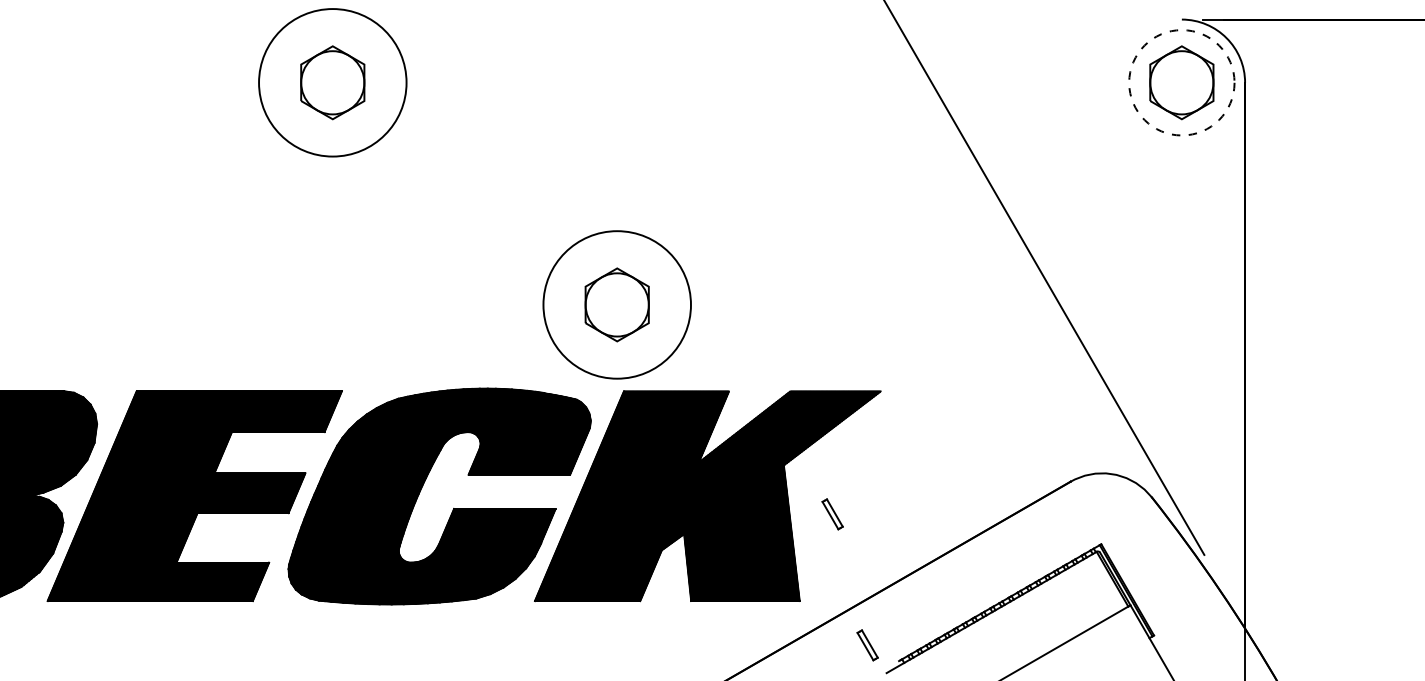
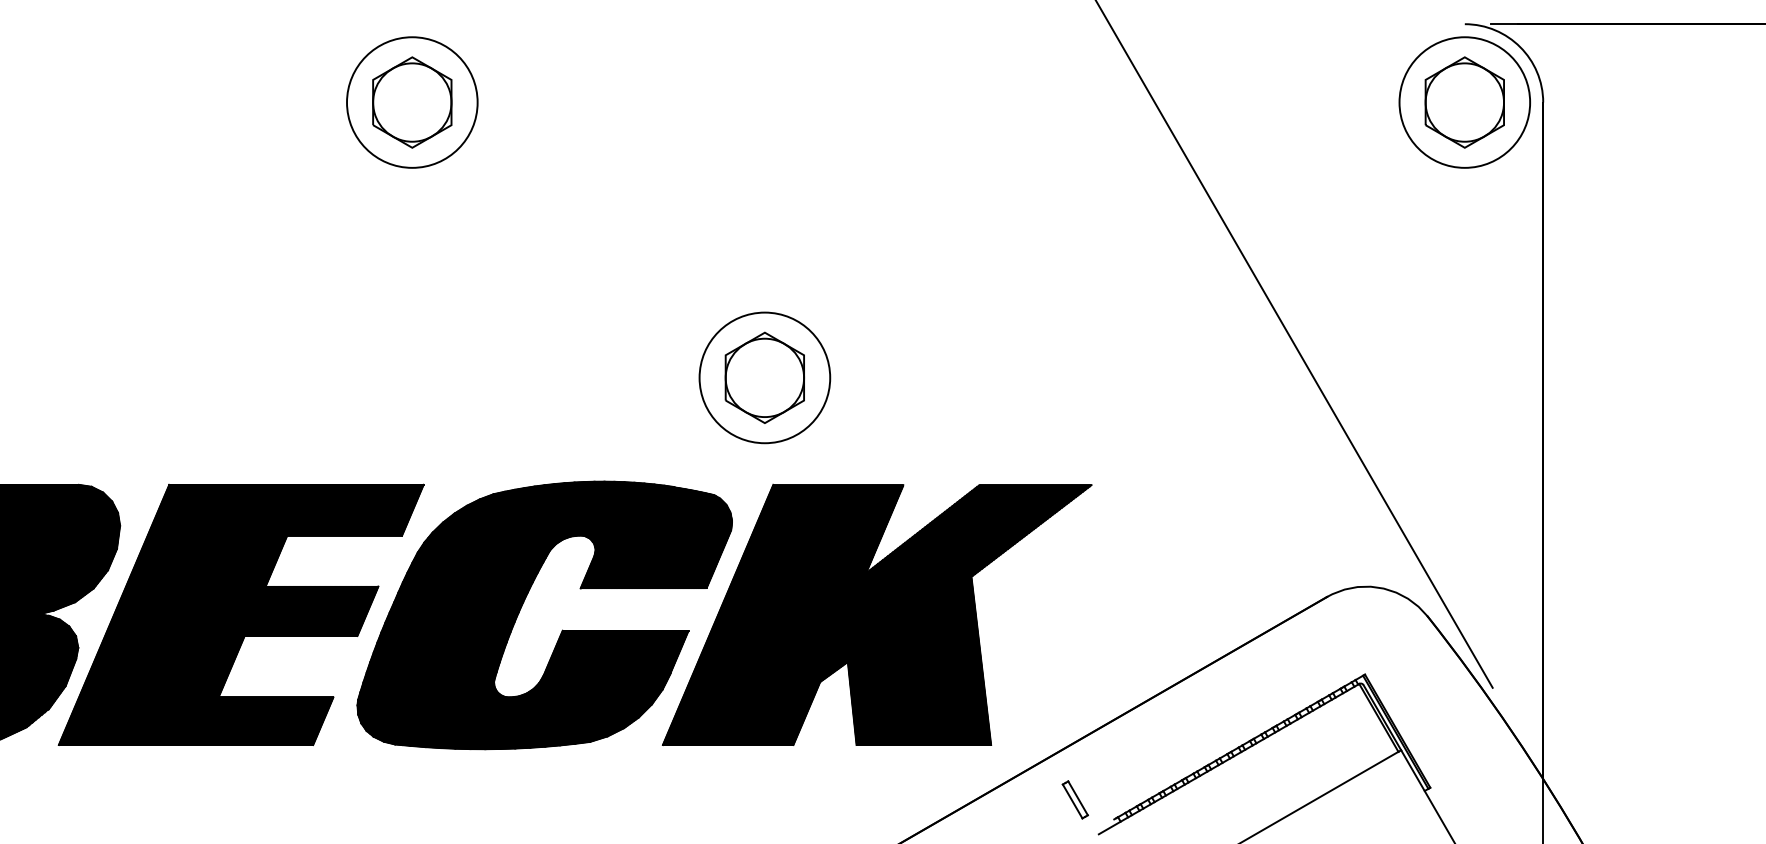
circle: (332, 82) -> (411, 102), size x0.71
circle: (1181, 82) -> (1464, 102), dashed -> solid
circle: (616, 304) -> (763, 377), size x0.71
part: (832, 514) -> (1031, 637), removed

